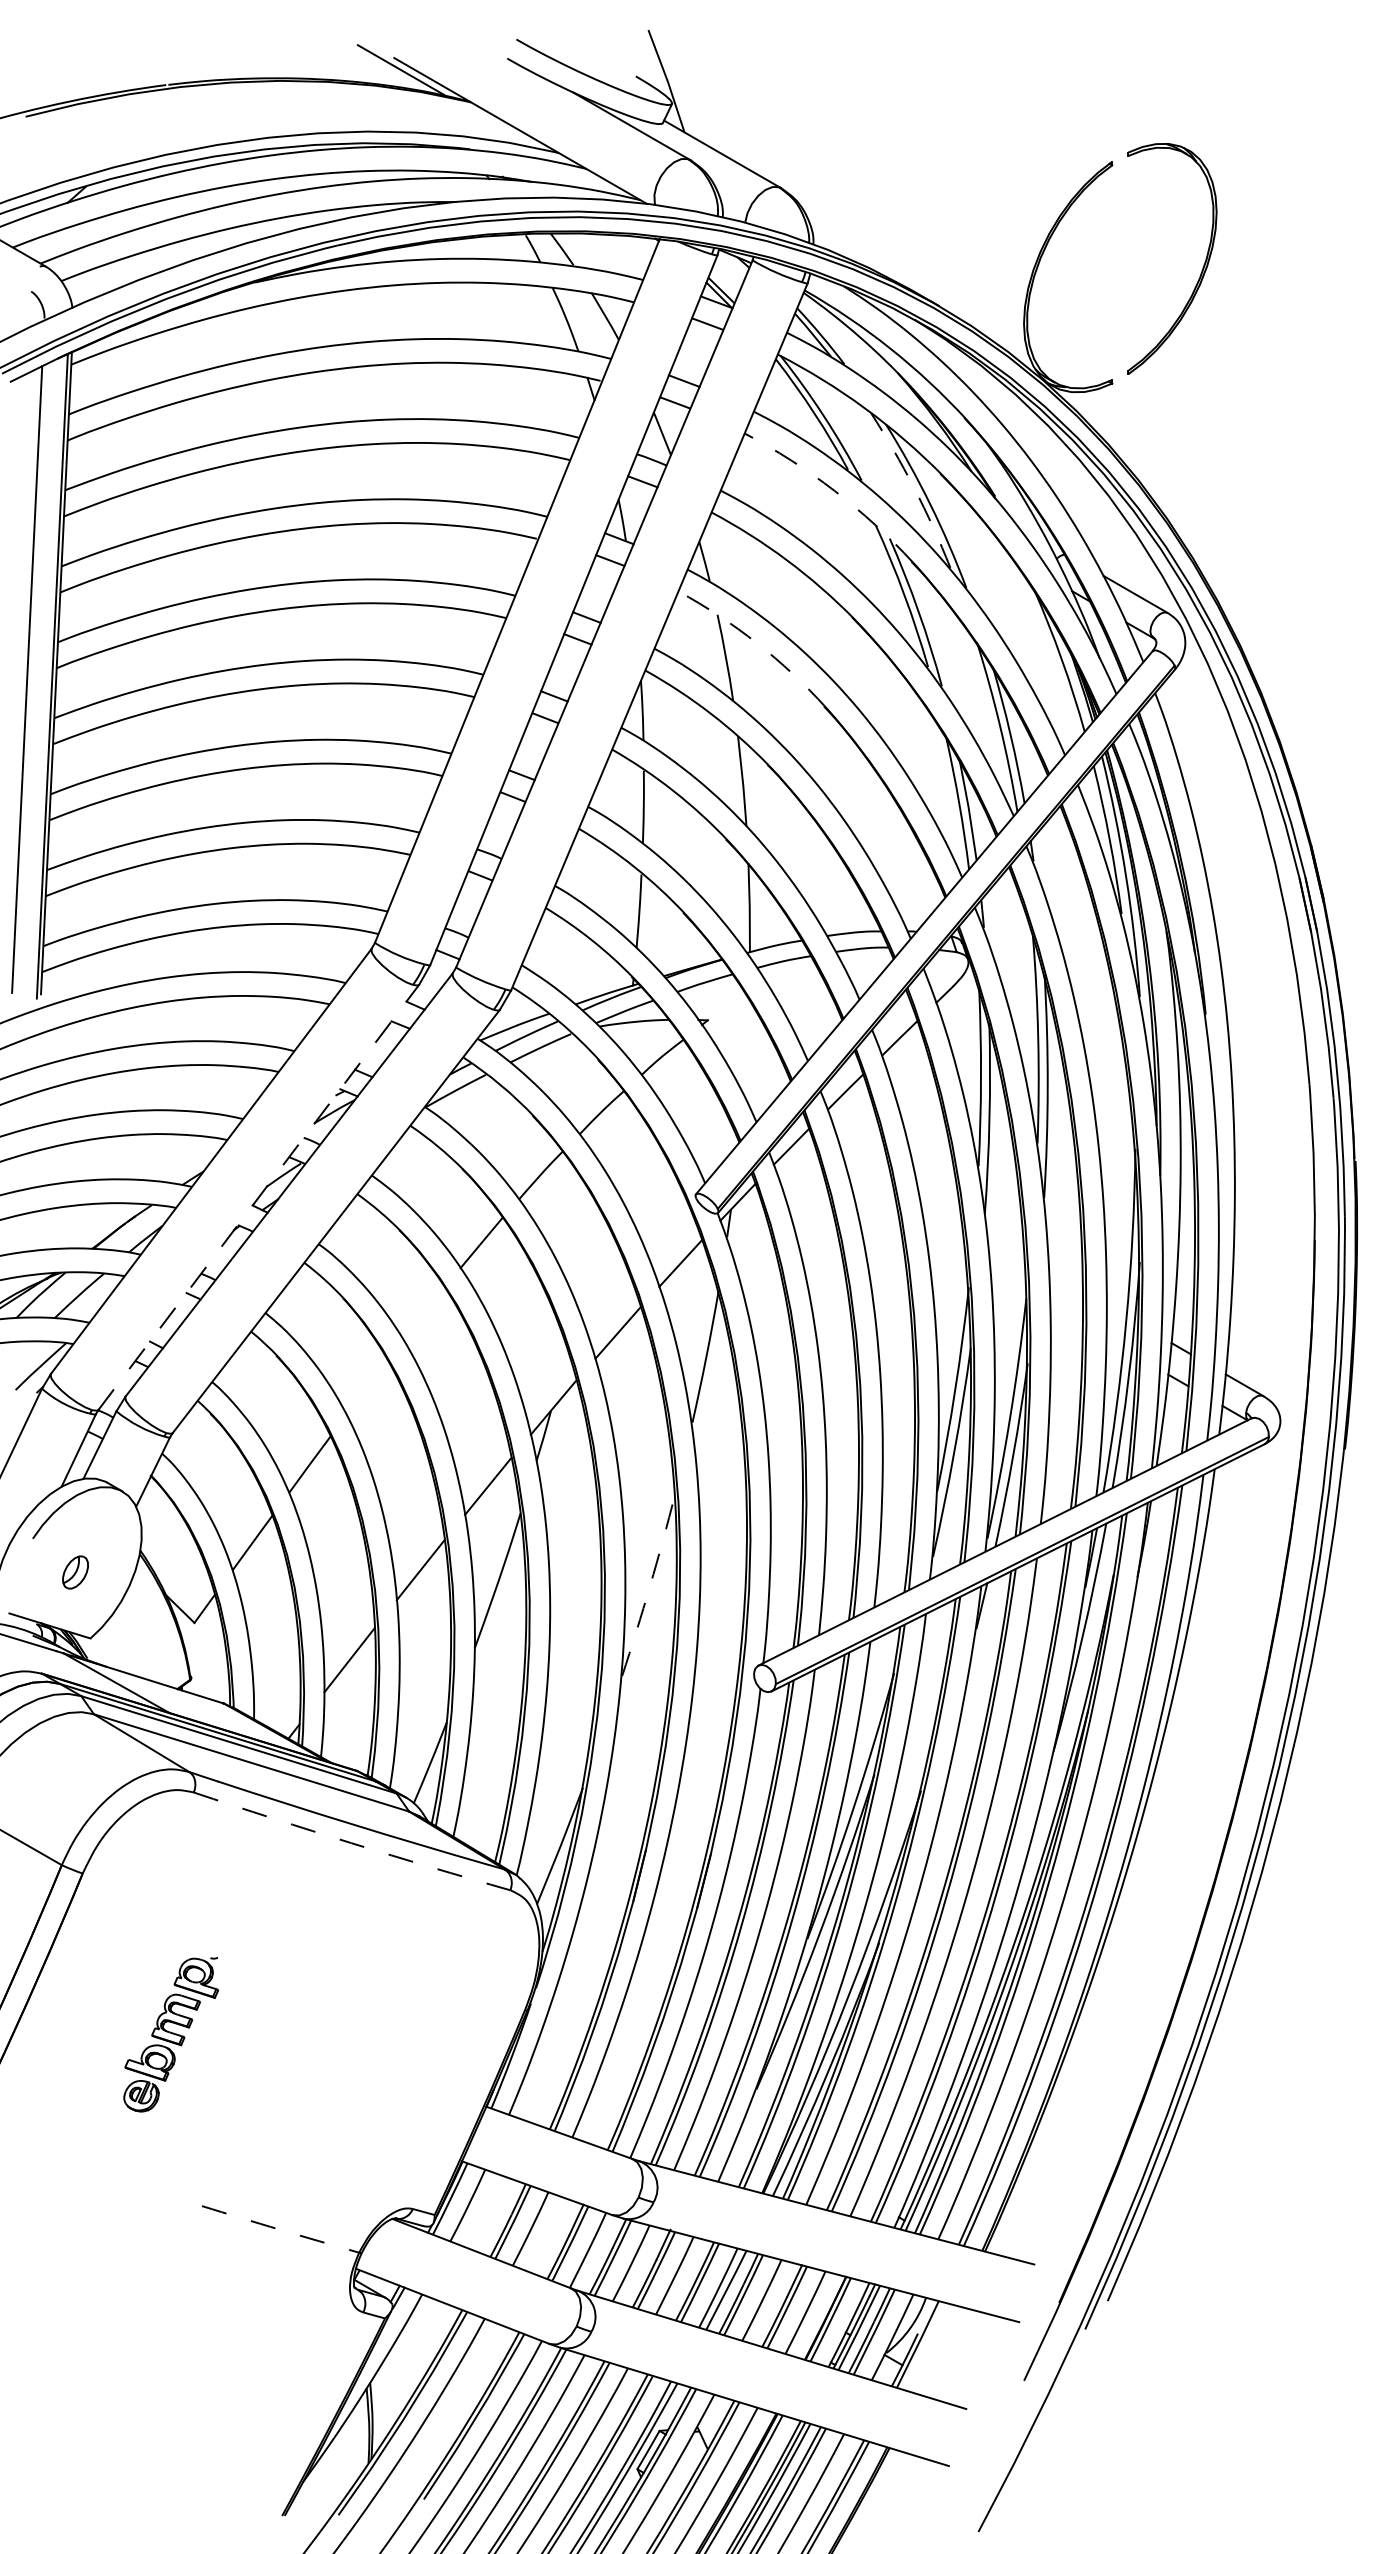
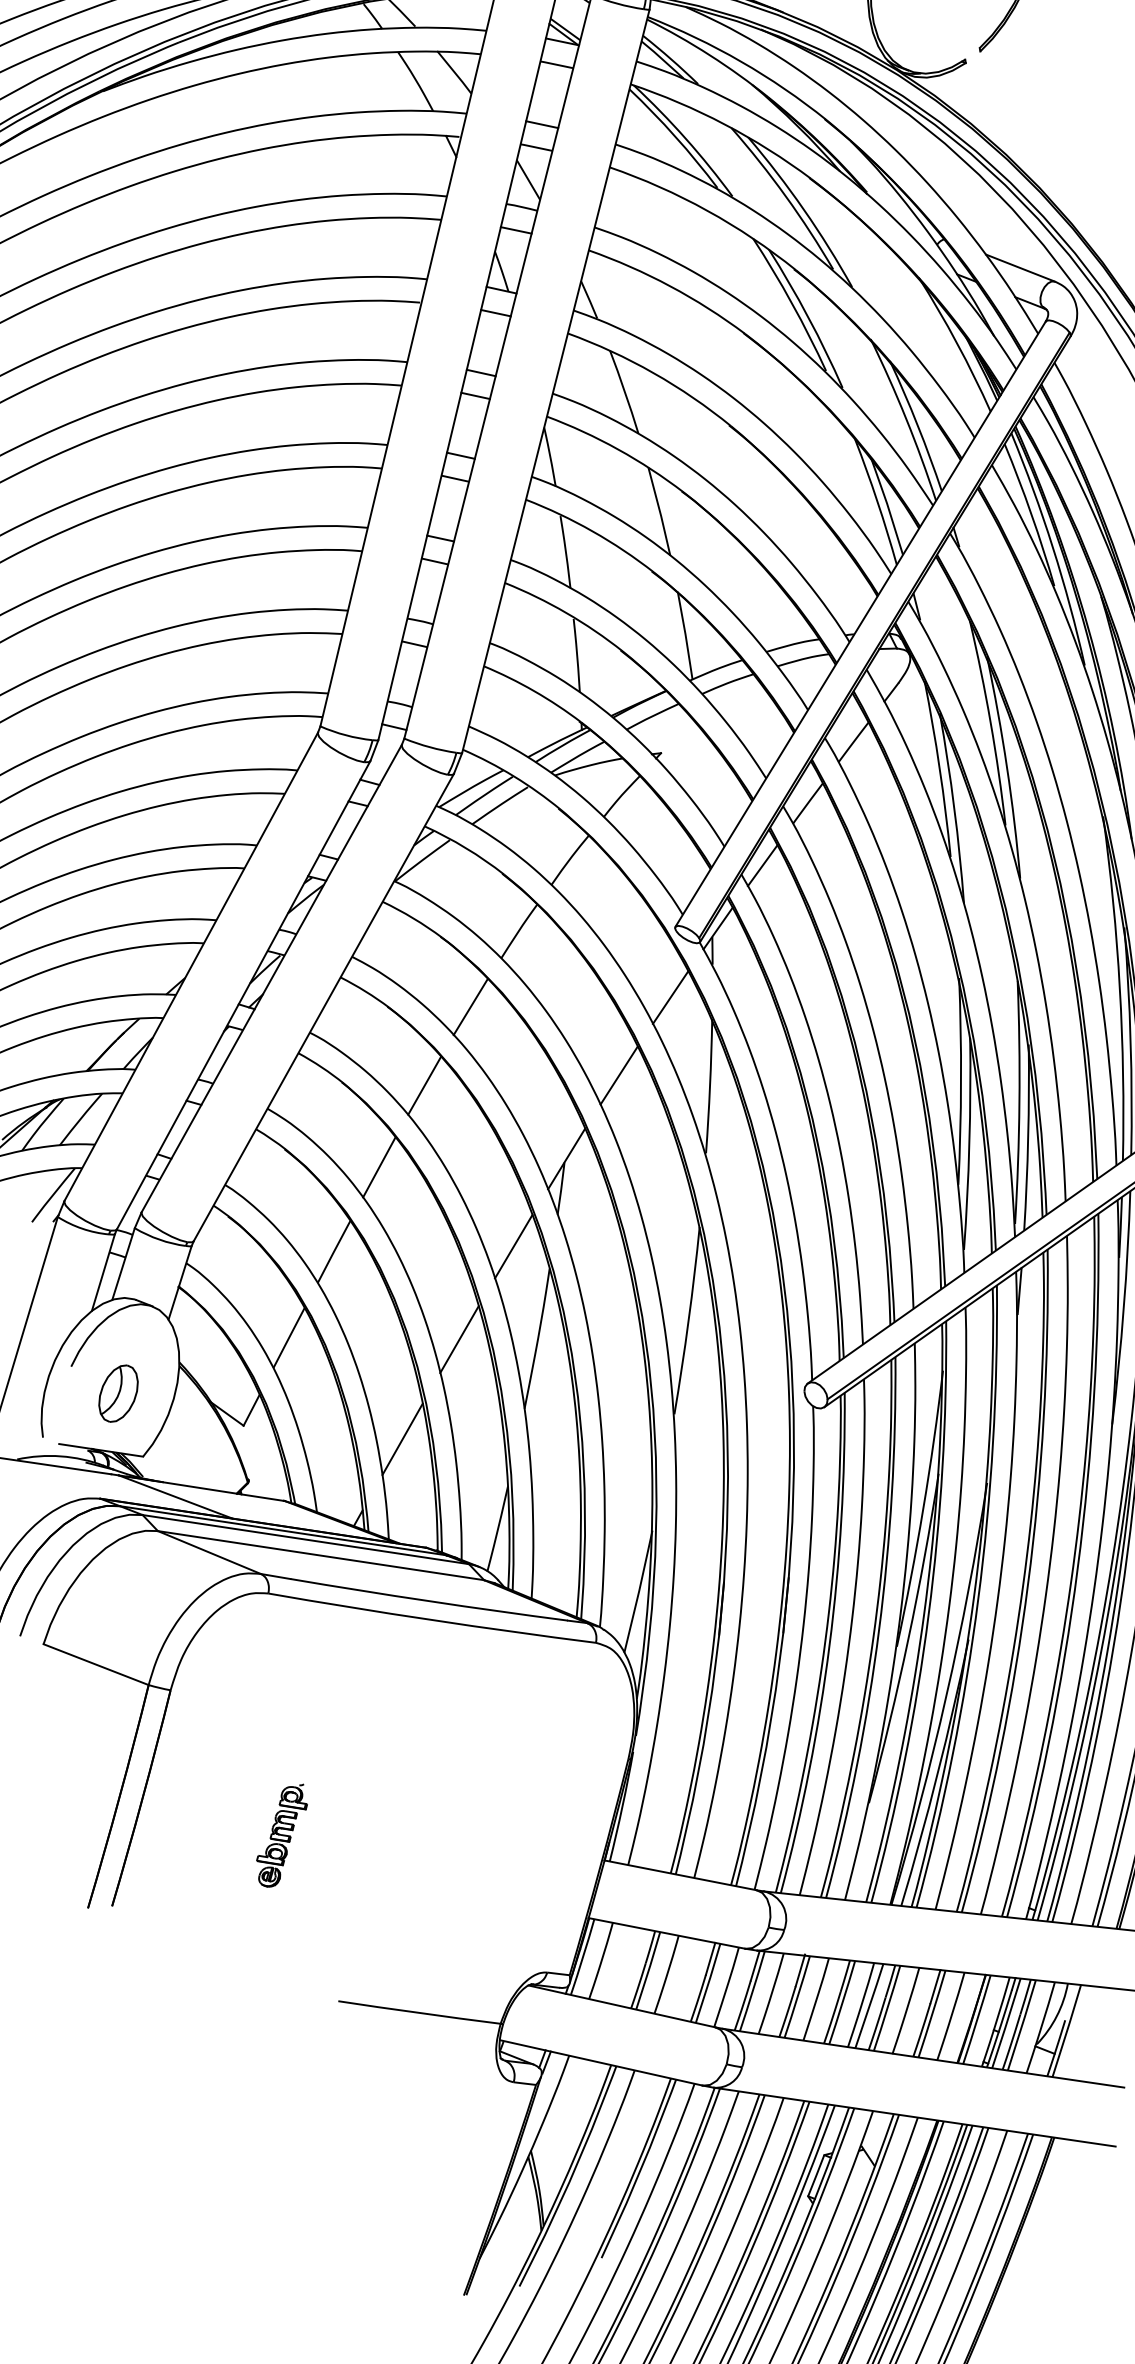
arc: (914, 488) -> (785, 196), dashed -> solid
arc: (834, 490) -> (707, 210), dashed -> solid
arc: (757, 643) -> (653, 373), dashed -> solid
line: (259, 1196) -> (244, 994), dashed -> solid
line: (423, 1313) -> (423, 1085), added
line: (366, 1387) -> (378, 1167), added
part: (75, 1572) -> (118, 1393), size x1.67
arc: (650, 1585) -> (688, 1320), dashed -> solid
arc: (351, 1843) -> (431, 1620), dashed -> solid
part: (171, 2034) -> (282, 1836), size x0.62
arc: (280, 2229) -> (419, 2012), dashed -> solid

